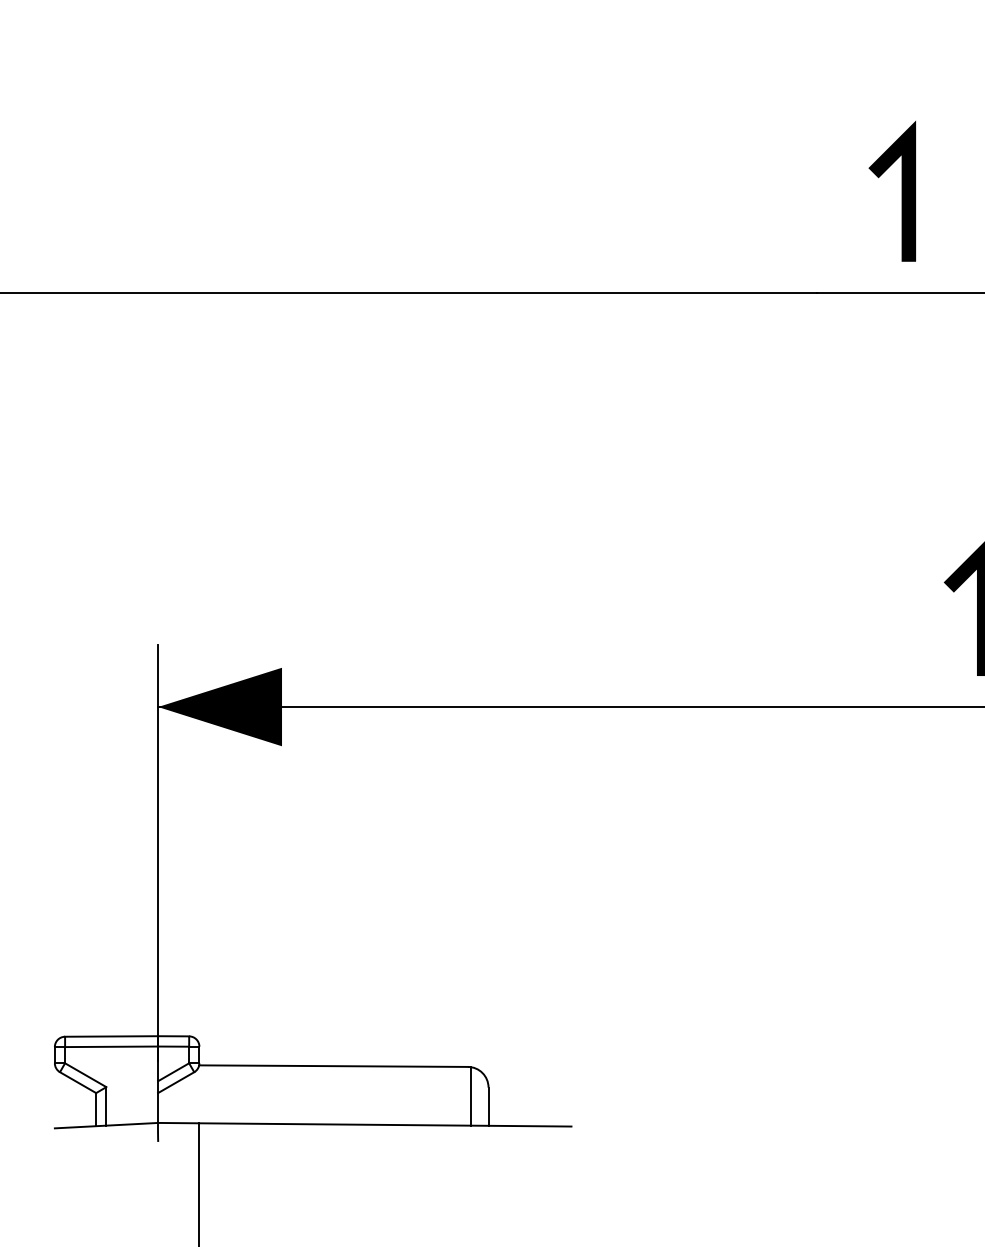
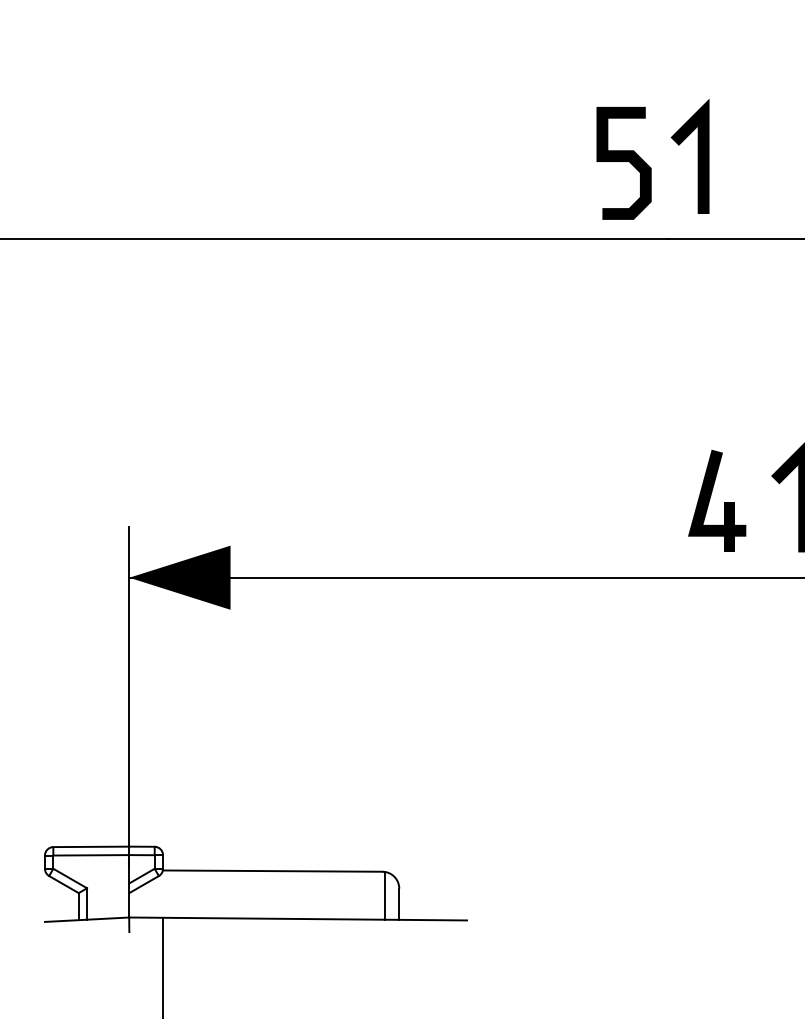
line: (901, 191) -> (697, 156), moved
curve: (763, 197) -> (623, 161), added
part: (869, 611) -> (710, 499), added

